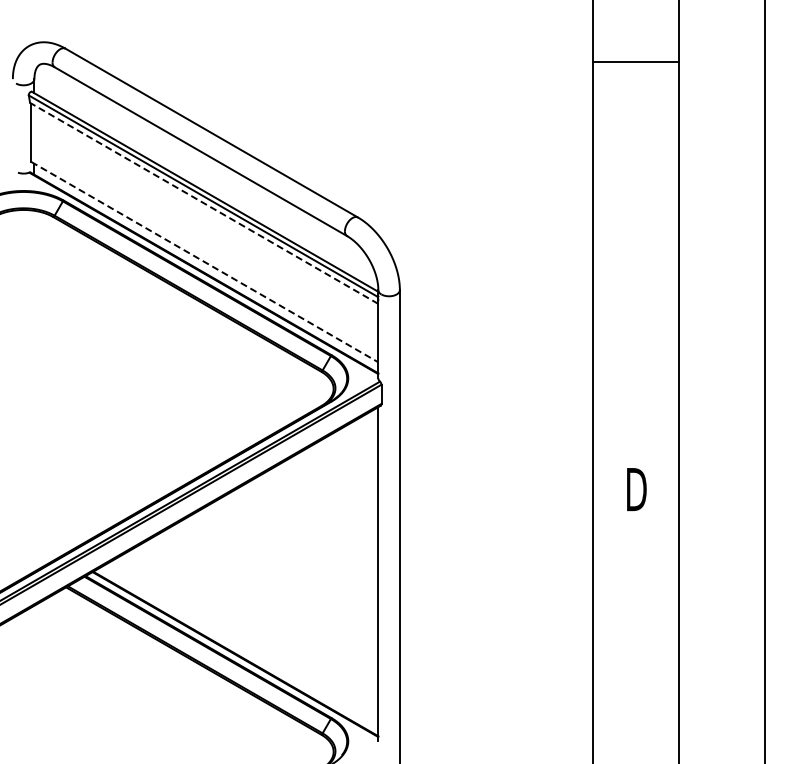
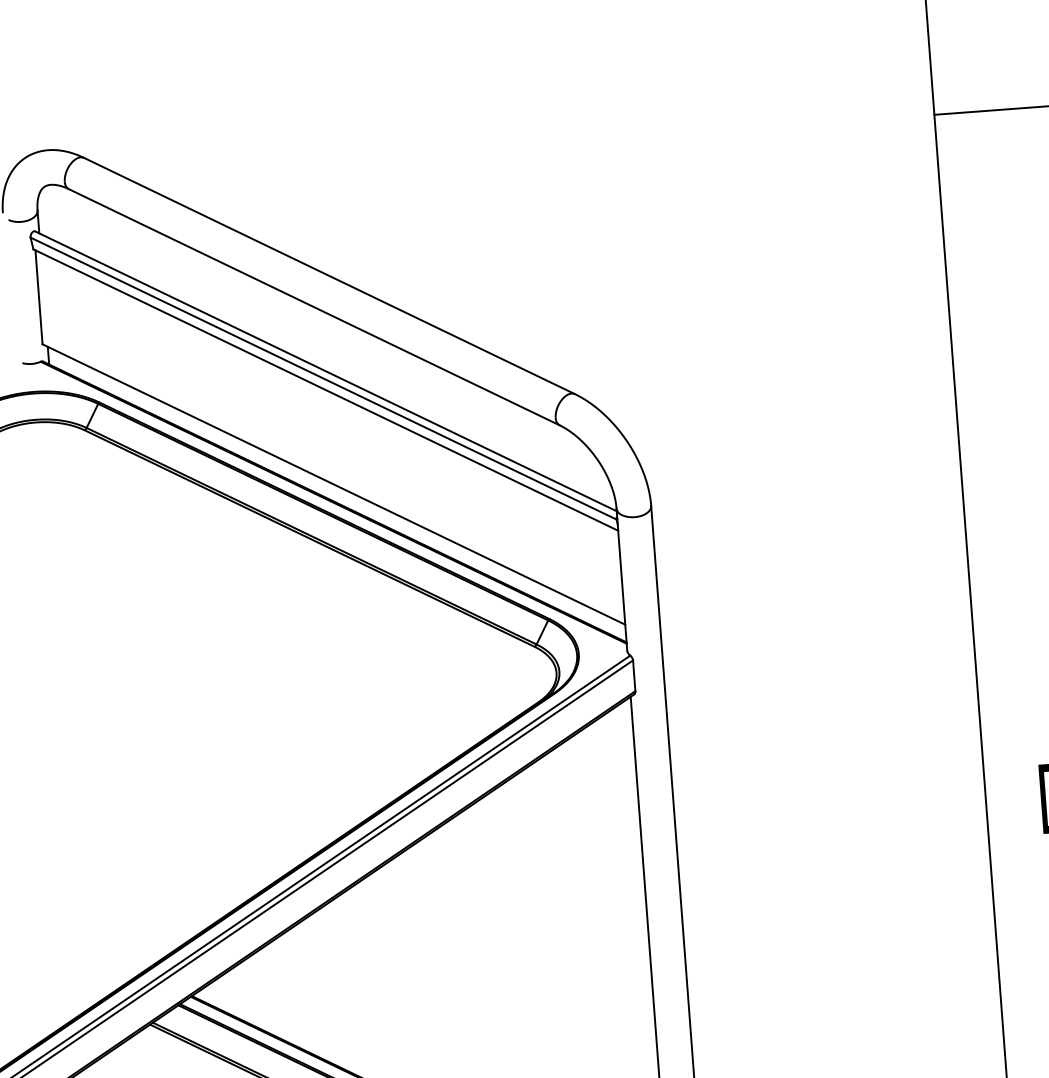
line: (203, 203) -> (324, 390), dashed -> solid
line: (205, 262) -> (335, 485), dashed -> solid

